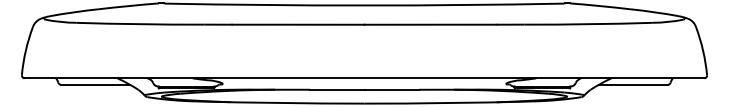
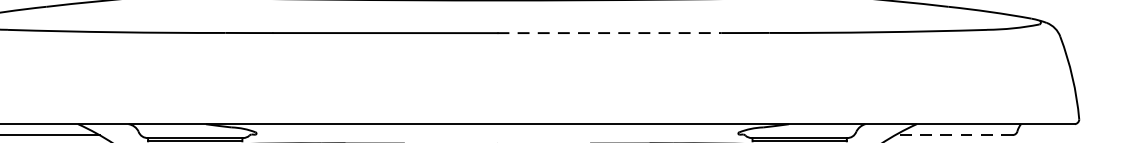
line: (430, 24) -> (609, 32), solid -> dashed
line: (633, 84) -> (954, 134), solid -> dashed

